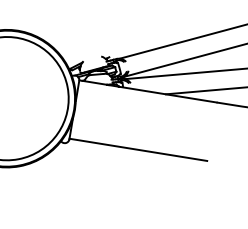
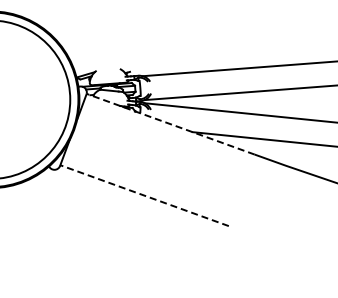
line: (147, 91) -> (170, 124), solid -> dashed
line: (138, 149) -> (144, 195), solid -> dashed

